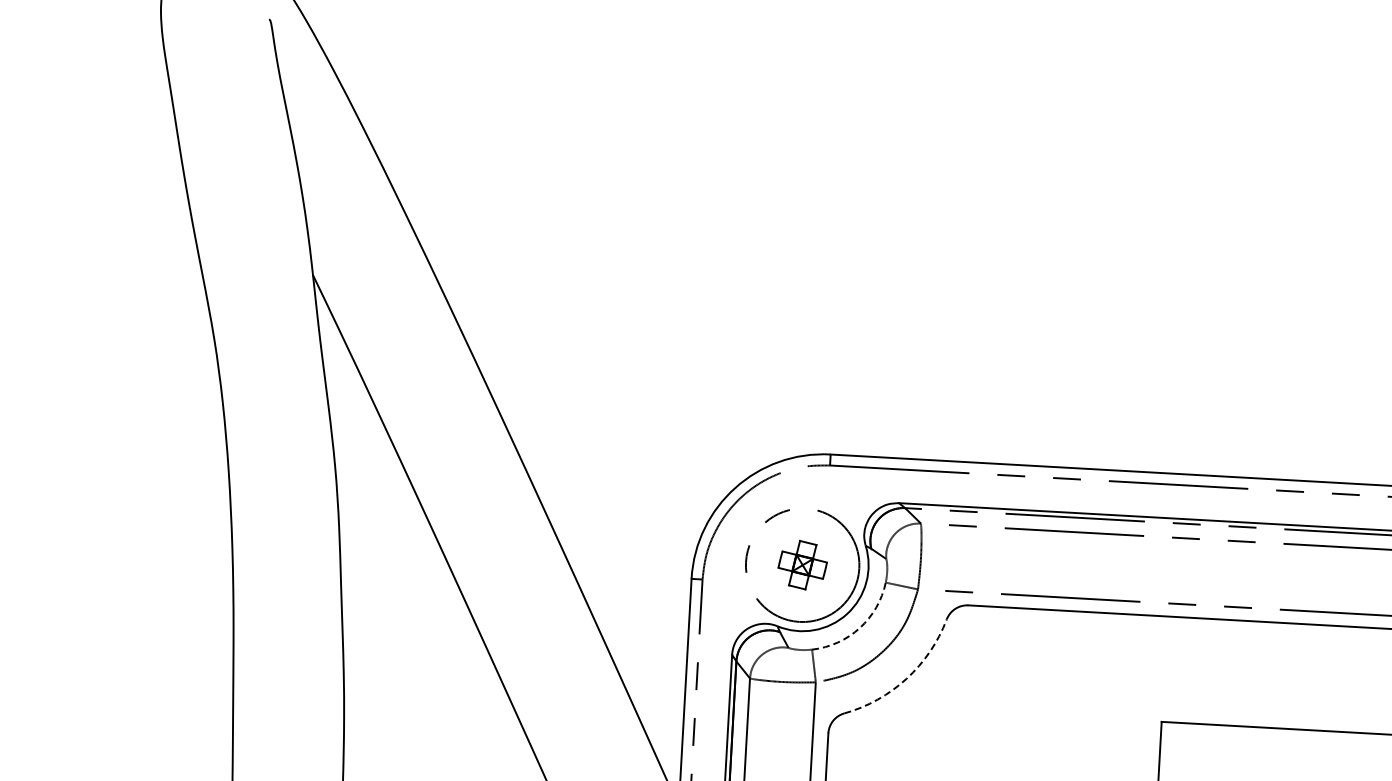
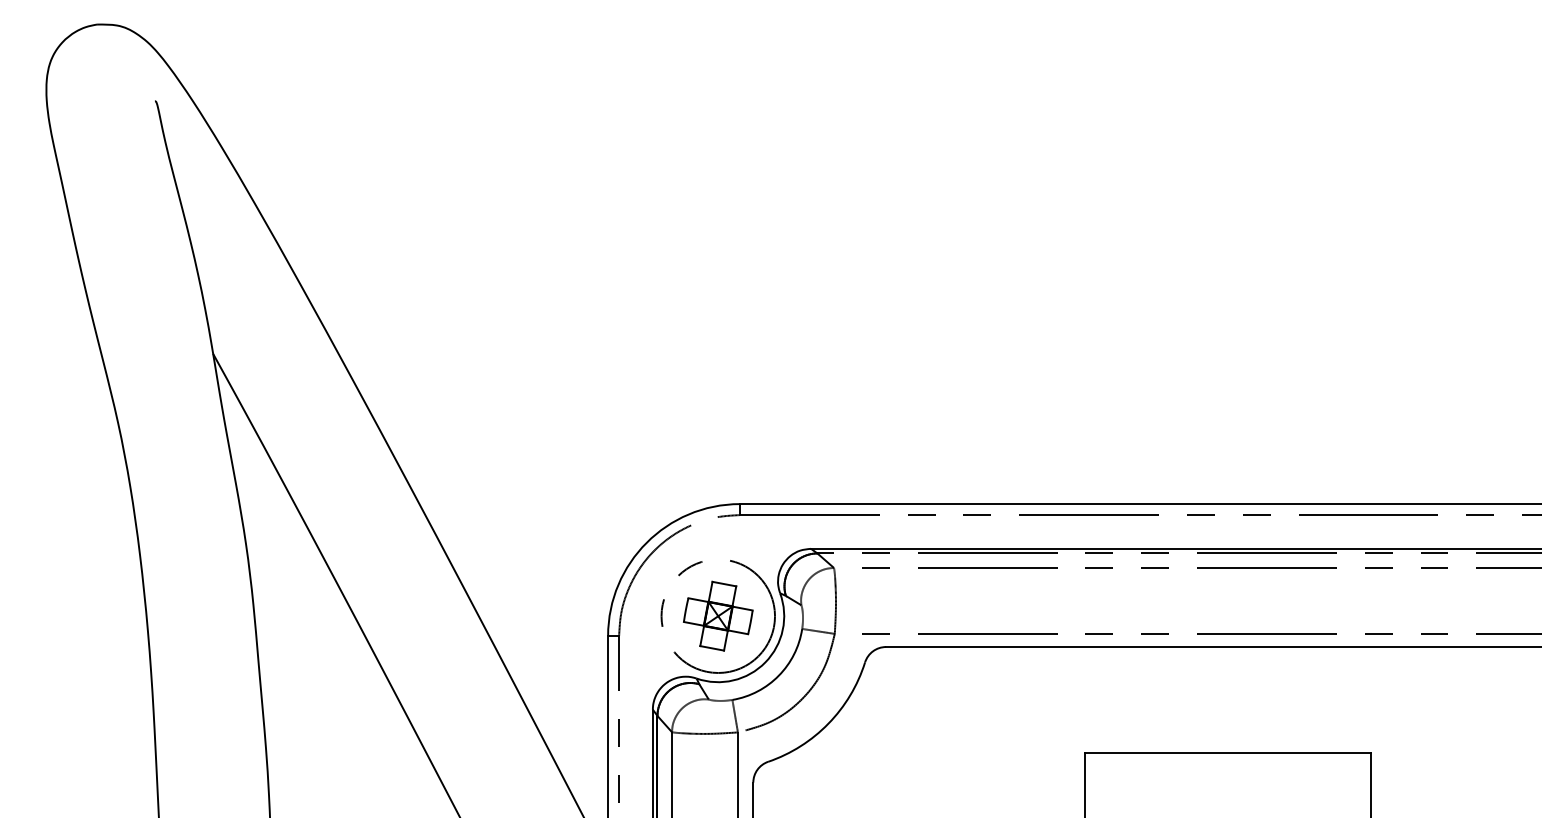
part: (802, 564) -> (718, 615), size x1.43
arc: (859, 627) -> (778, 675), dashed -> solid
arc: (906, 678) -> (828, 723), dashed -> solid

